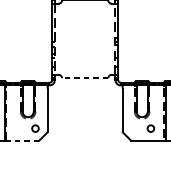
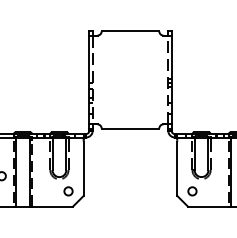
line: (85, 78) -> (130, 128), dashed -> solid
circle: (150, 128) -> (192, 191), moved
line: (22, 140) -> (52, 206), dashed -> solid

